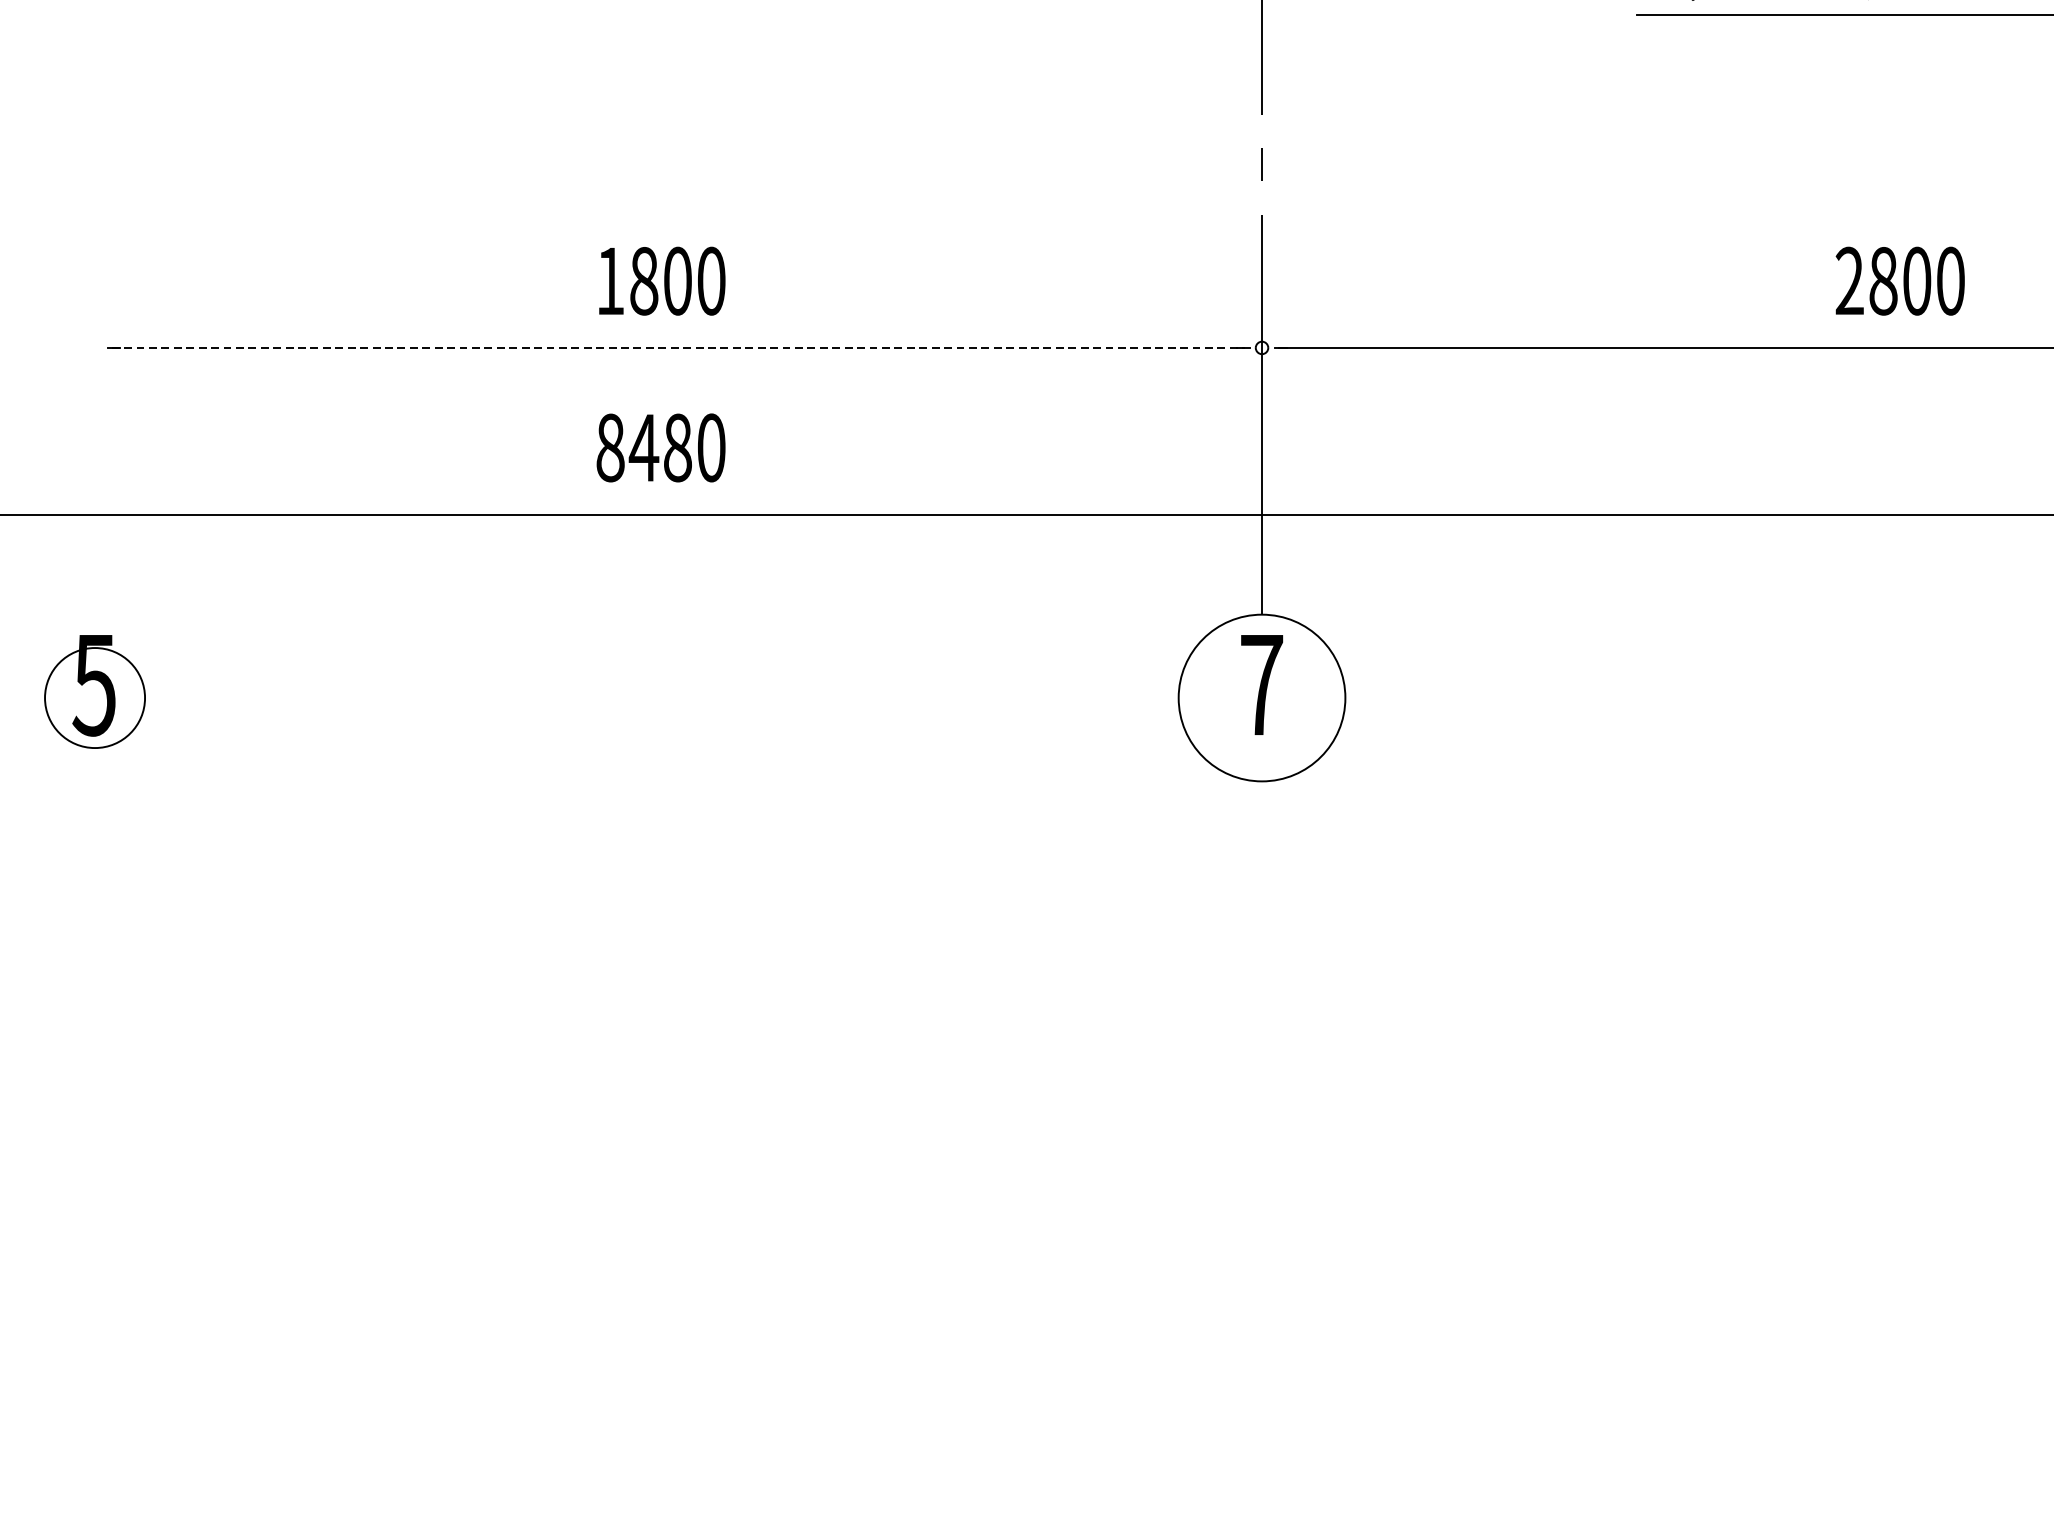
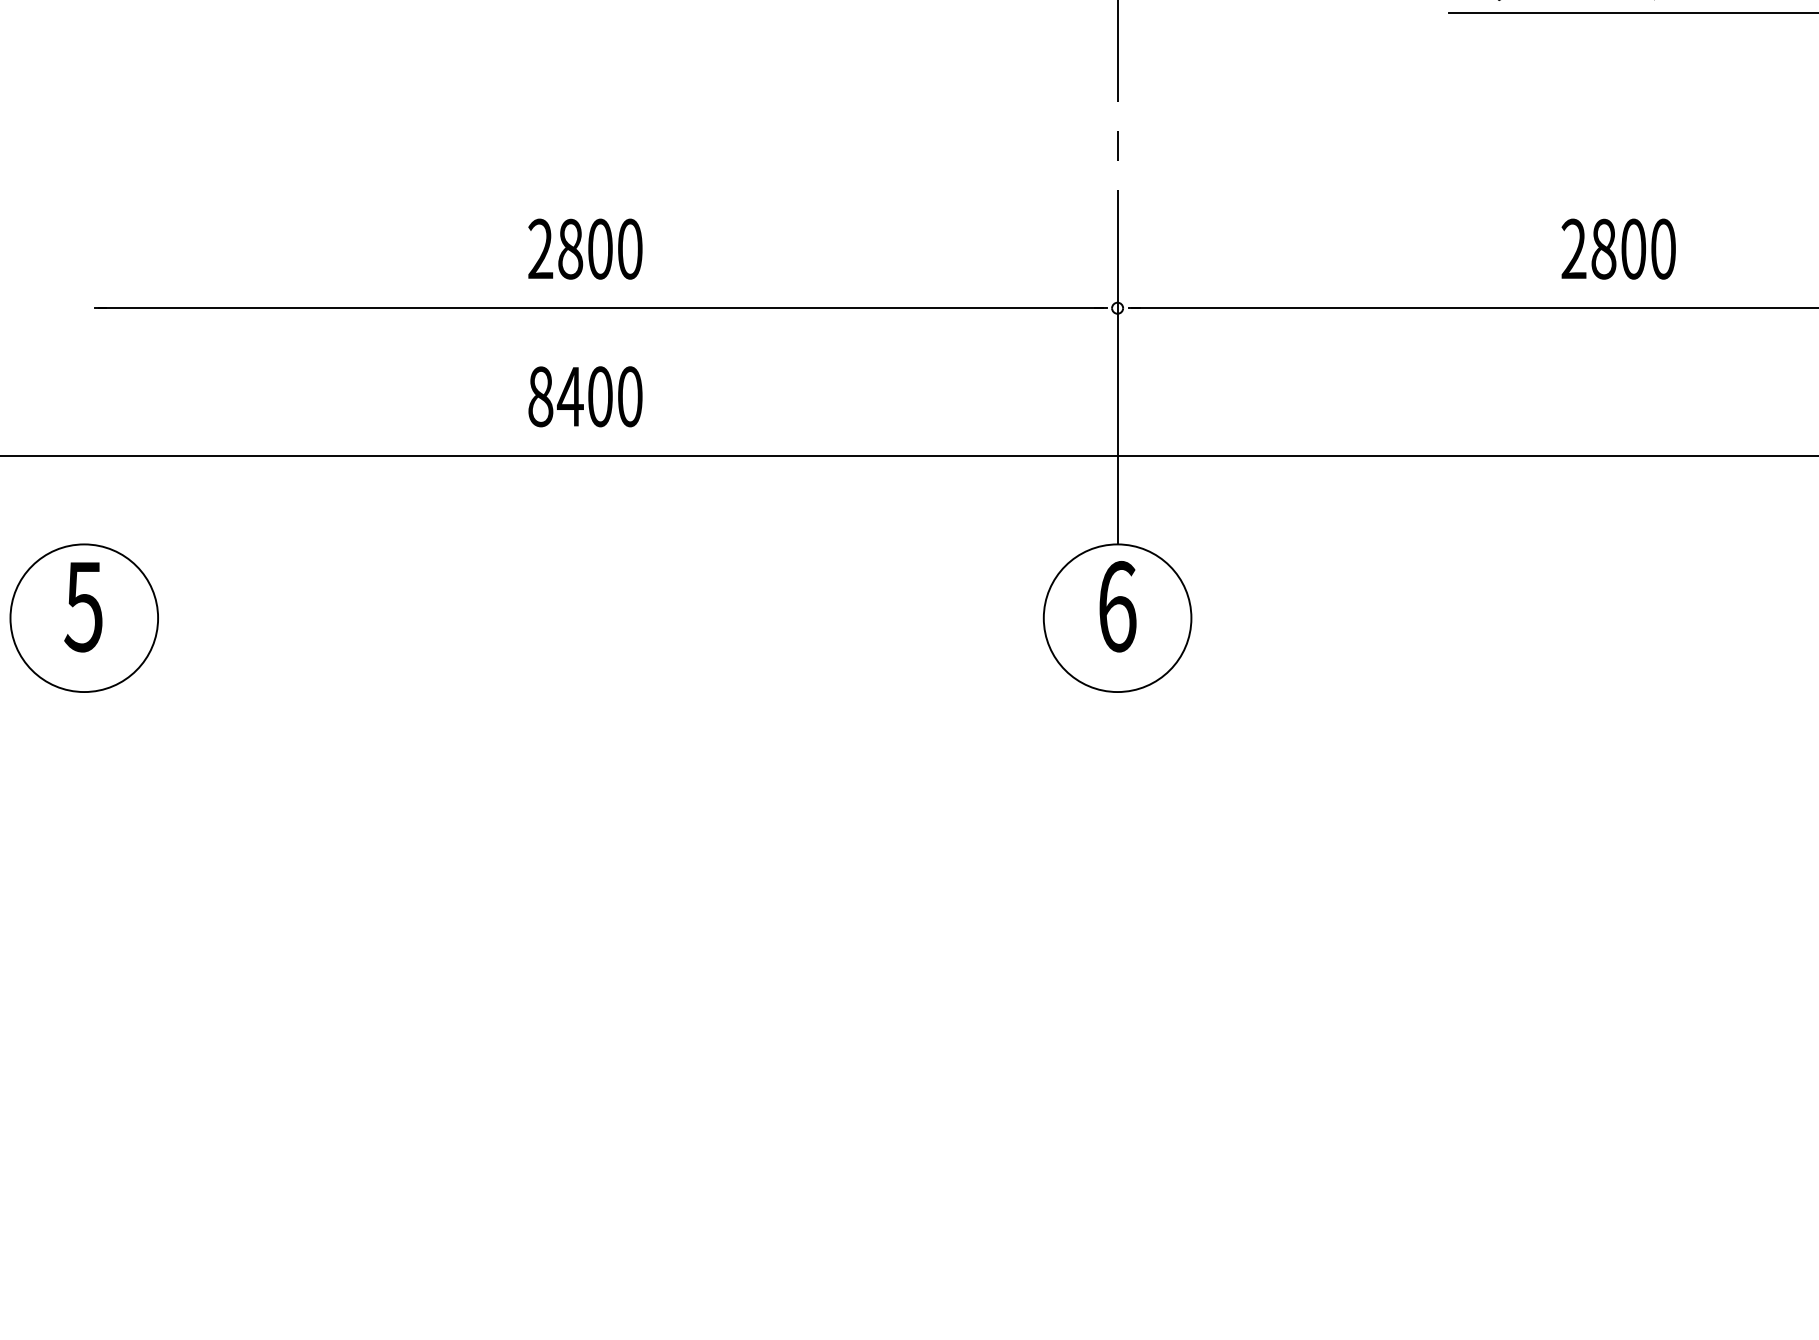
text: (610, 280) -> (540, 248), 1800 -> 2800
text: (1900, 280) -> (1618, 248), moved
line: (678, 348) -> (600, 308), dashed -> solid
text: (678, 447) -> (600, 396), 8480 -> 8400
text: (1261, 684) -> (1117, 606), 7 -> 6
circle: (95, 698) -> (84, 618), size x1.67

